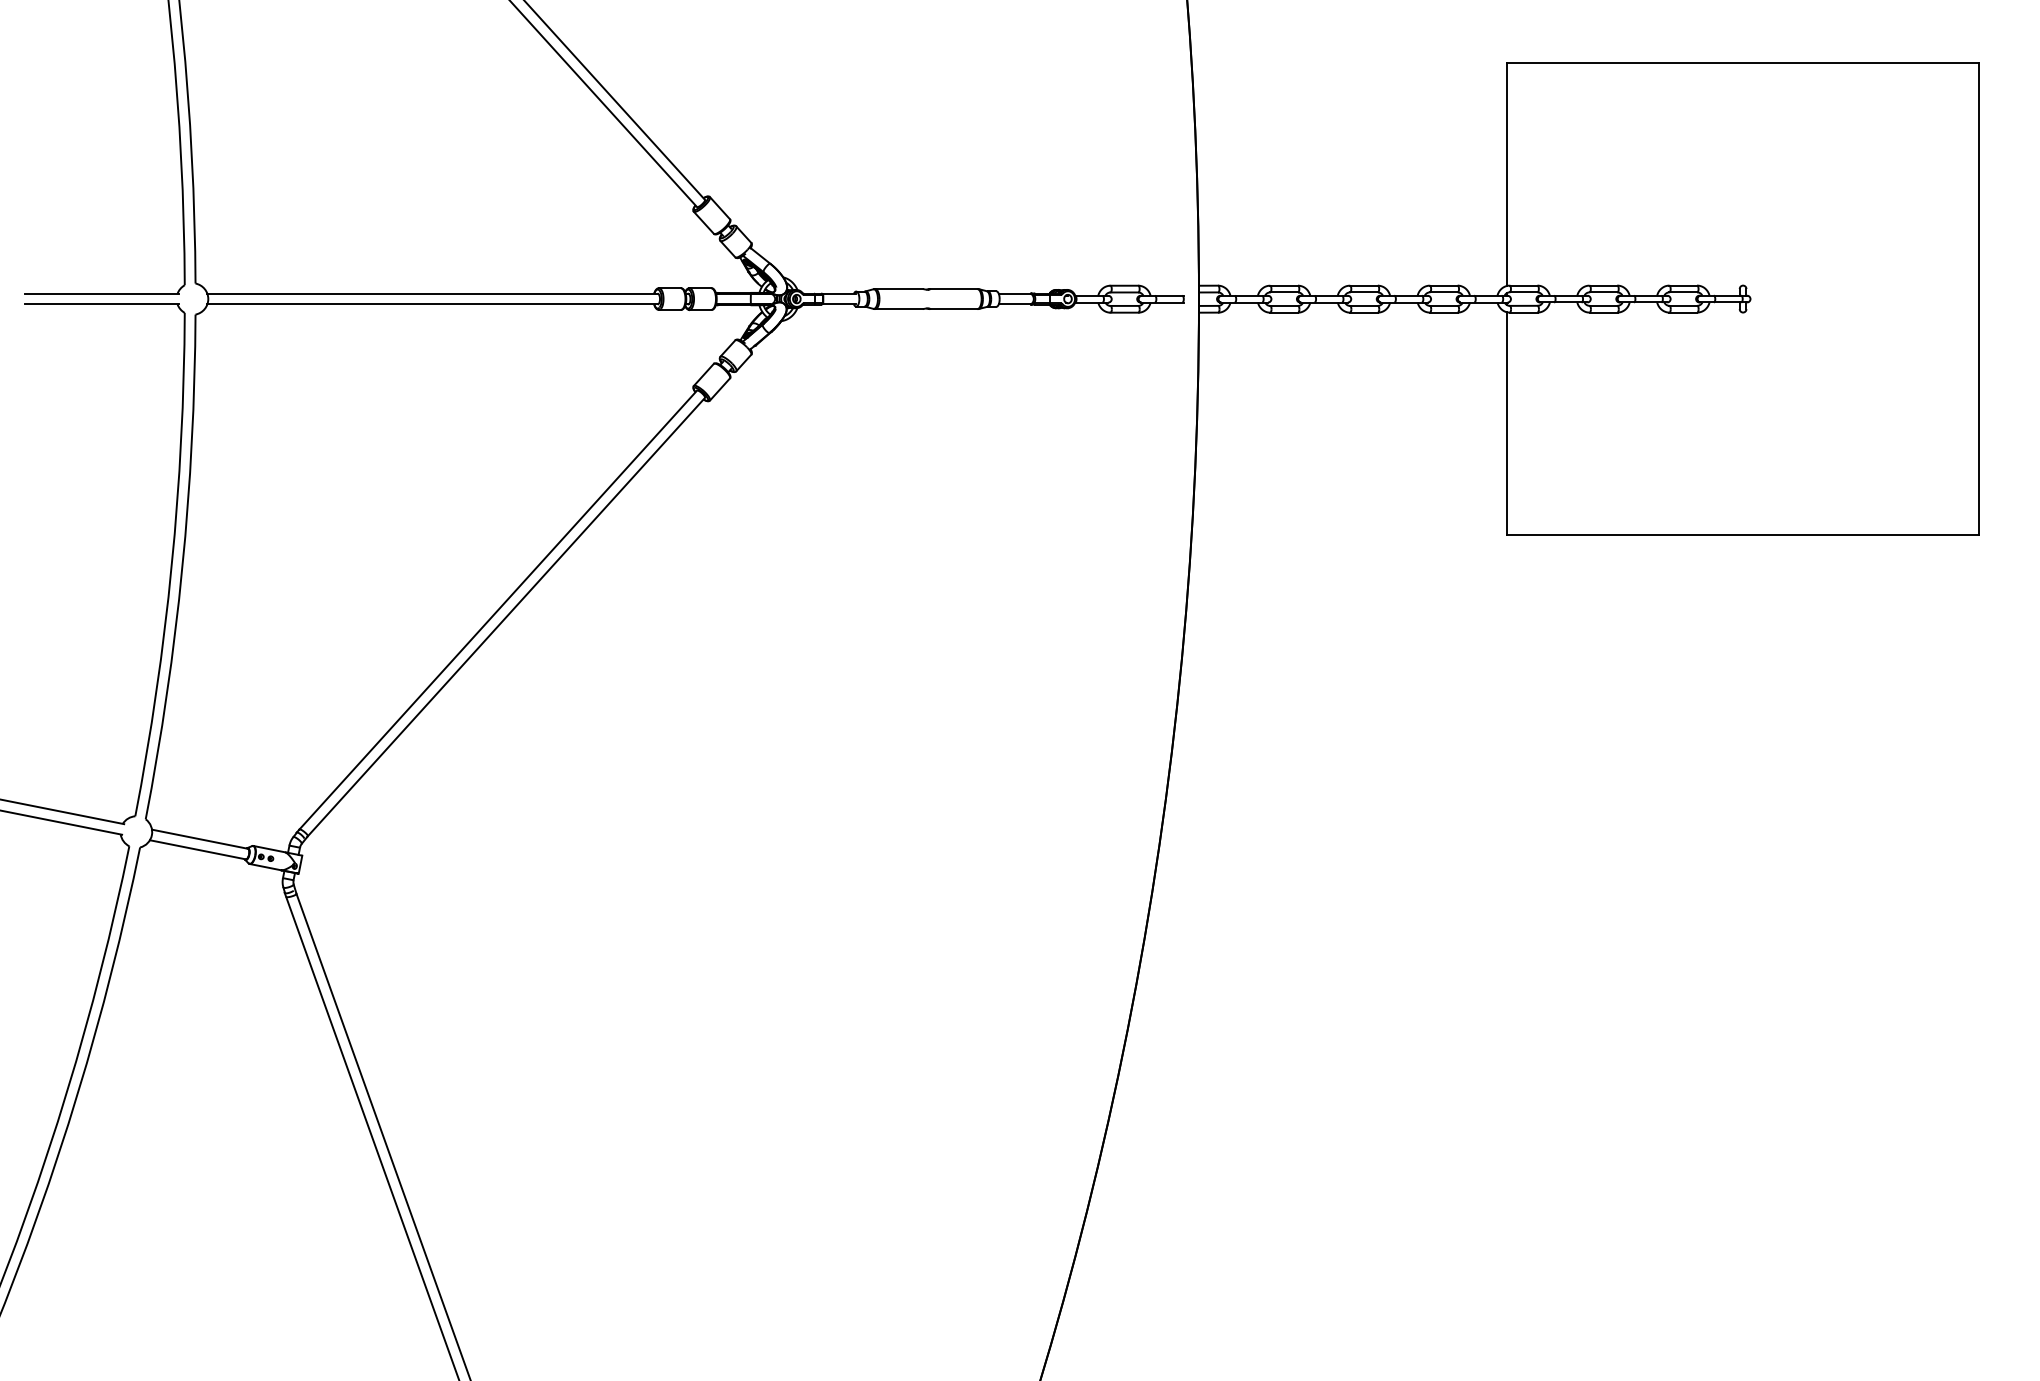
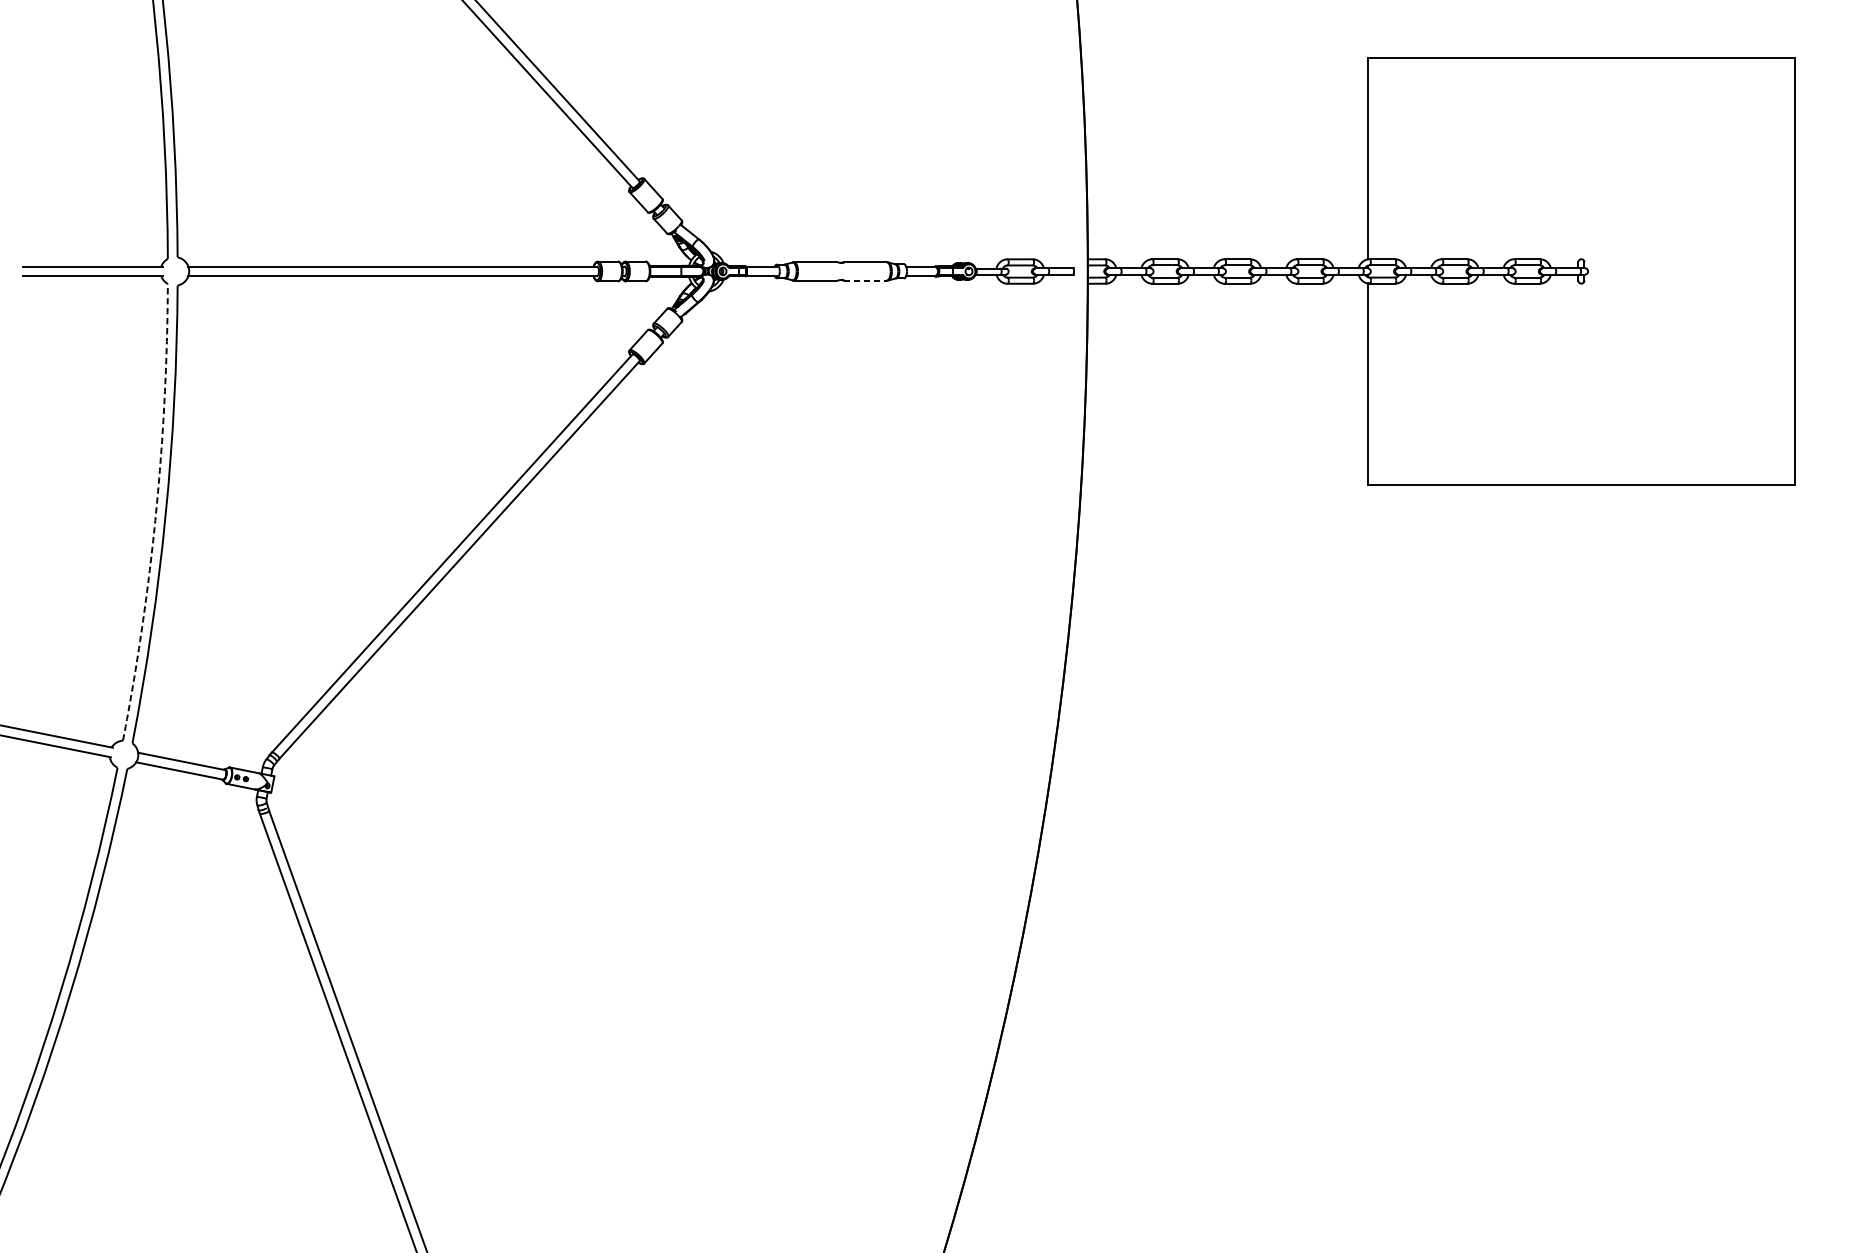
line: (953, 309) -> (865, 280), solid -> dashed
arc: (171, 565) -> (155, 513), solid -> dashed

